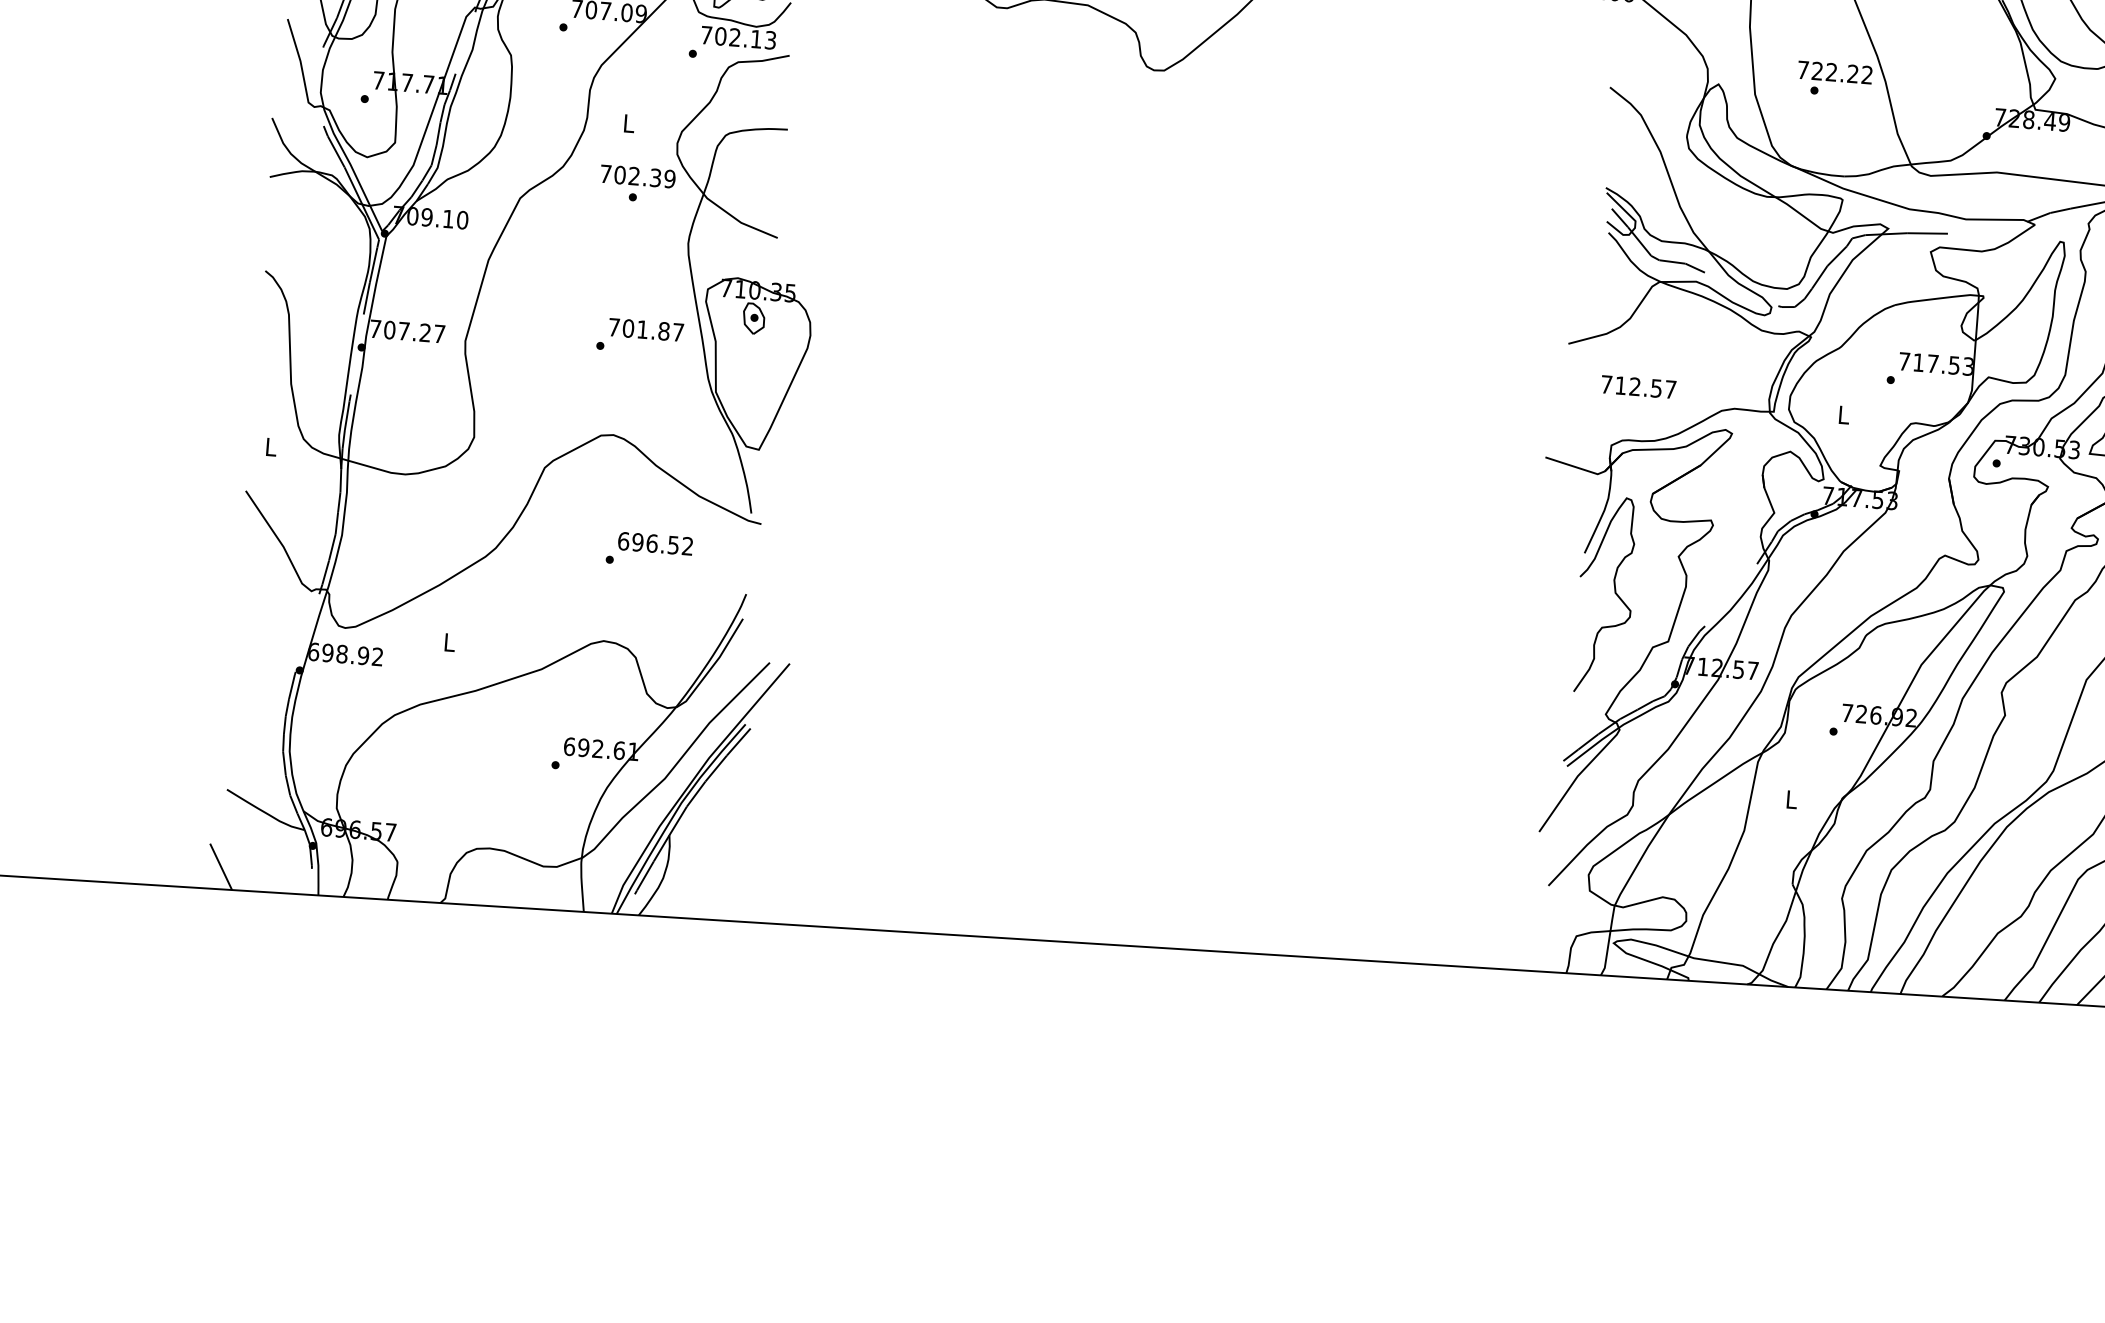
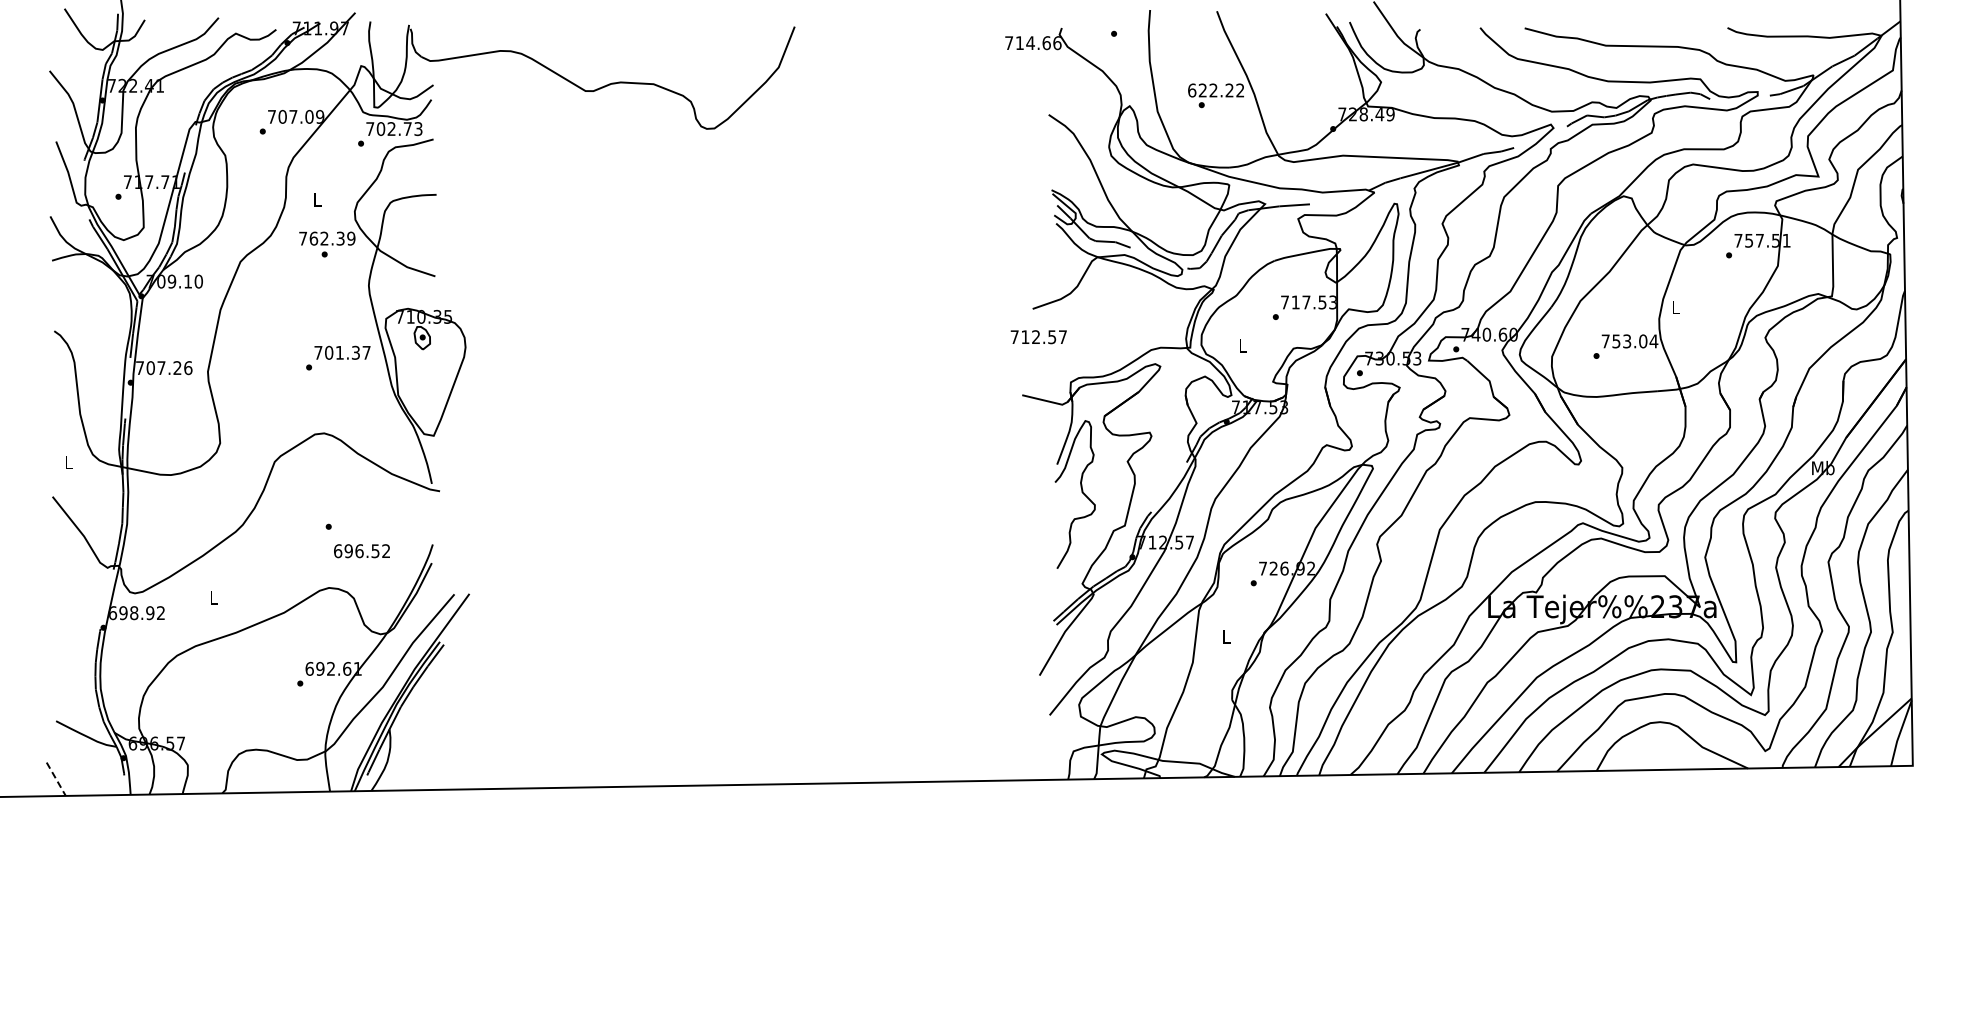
text: (756, 38) -> (407, 128), 702.13 -> 702.73
text: (1803, 70) -> (1192, 90), 722.22 -> 622.22
text: (619, 174) -> (313, 238), 702.39 -> 762.39
text: (663, 330) -> (355, 352), 701.87 -> 701.37
text: (439, 334) -> (188, 368), 707.27 -> 707.26
text: (1638, 387) -> (1038, 337), moved
text: (654, 544) -> (361, 551), moved
line: (221, 867) -> (56, 779), solid -> dashed

